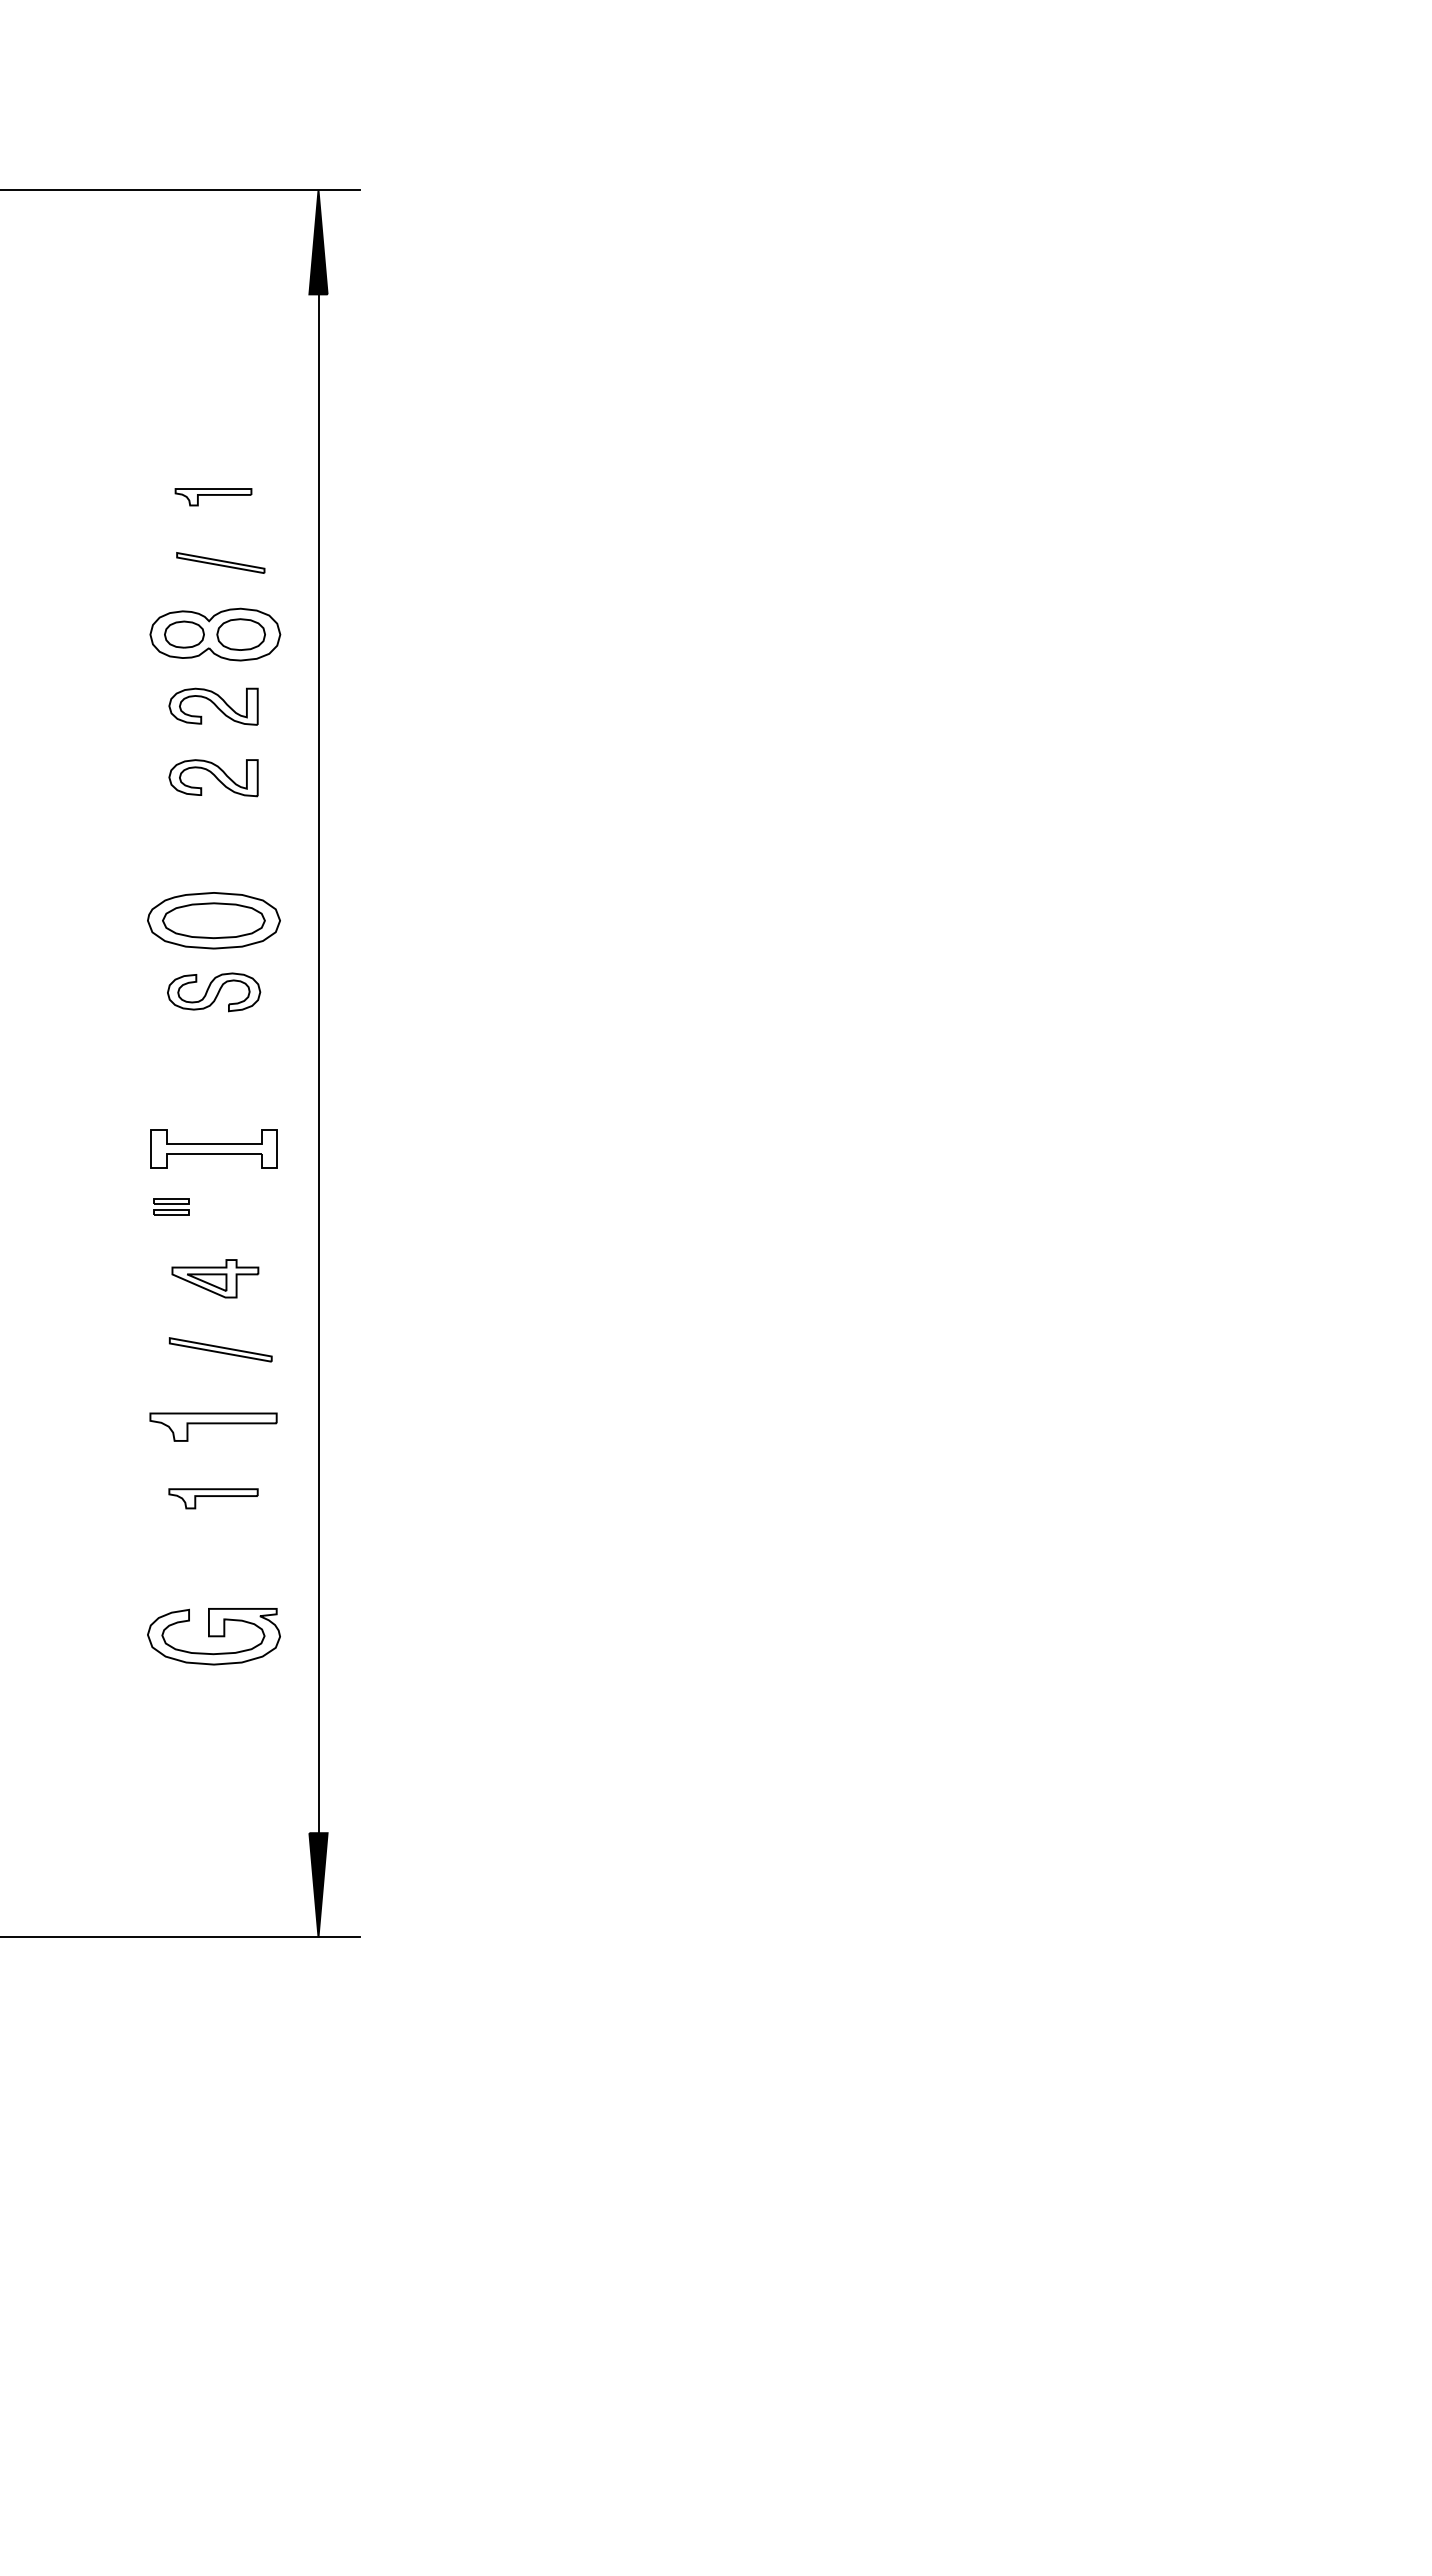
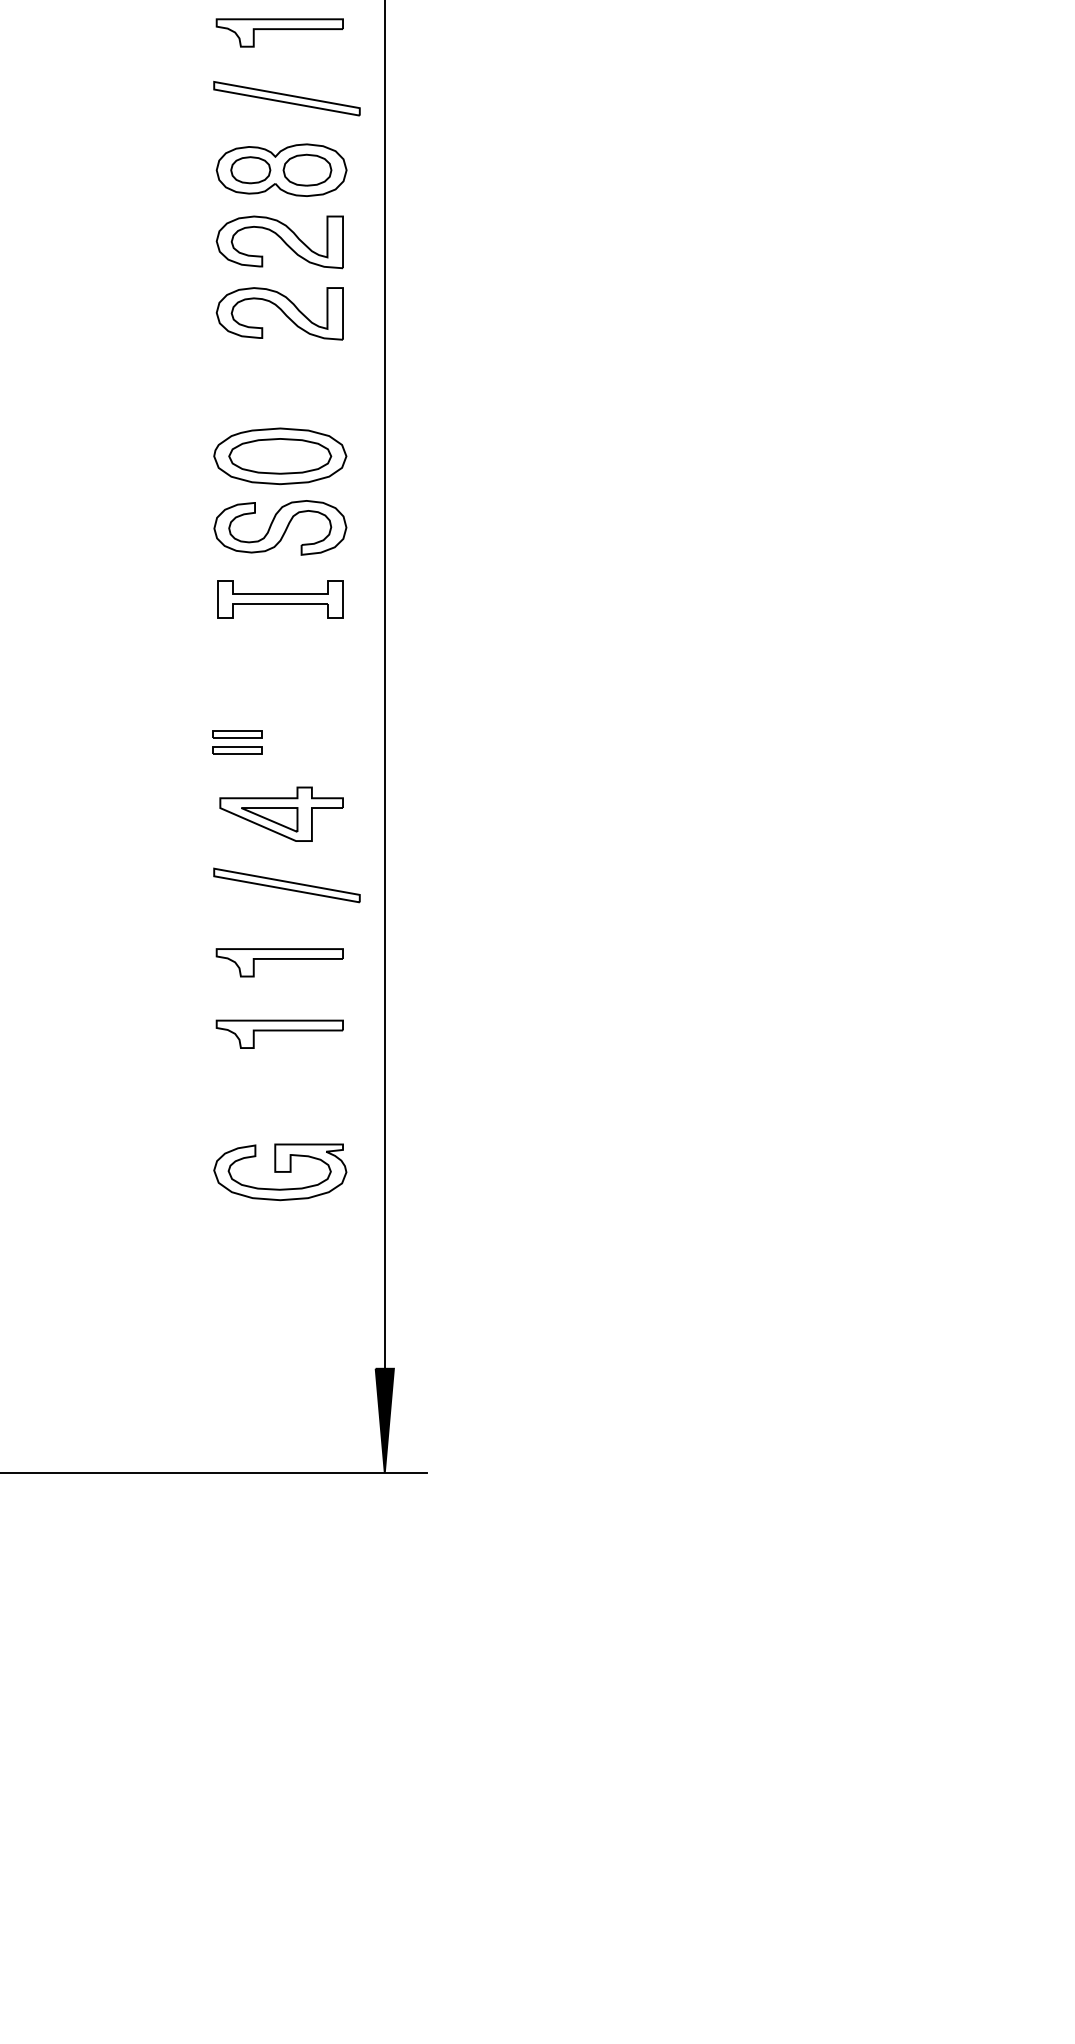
part: (213, 496) -> (279, 32), size x1.67
part: (220, 562) -> (286, 98), size x1.67
part: (213, 706) -> (279, 242), size x1.43
part: (213, 777) -> (279, 313), size x1.43
part: (213, 992) -> (279, 528), size x1.43
part: (213, 1148) -> (279, 599), moved
part: (171, 1206) -> (237, 742), size x1.43
part: (215, 1278) -> (281, 814), size x1.43
part: (220, 1349) -> (286, 885), size x1.43
part: (213, 1498) -> (279, 1034), size x1.43

